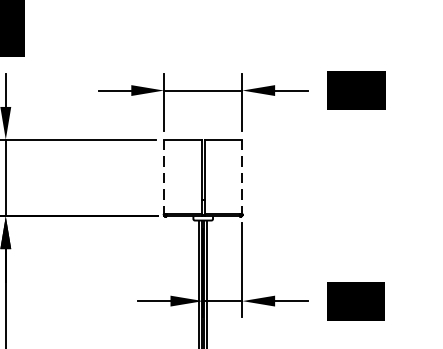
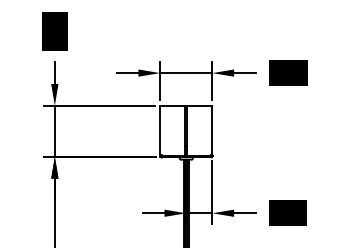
line: (164, 176) -> (160, 130), dashed -> solid
line: (242, 176) -> (212, 130), dashed -> solid

